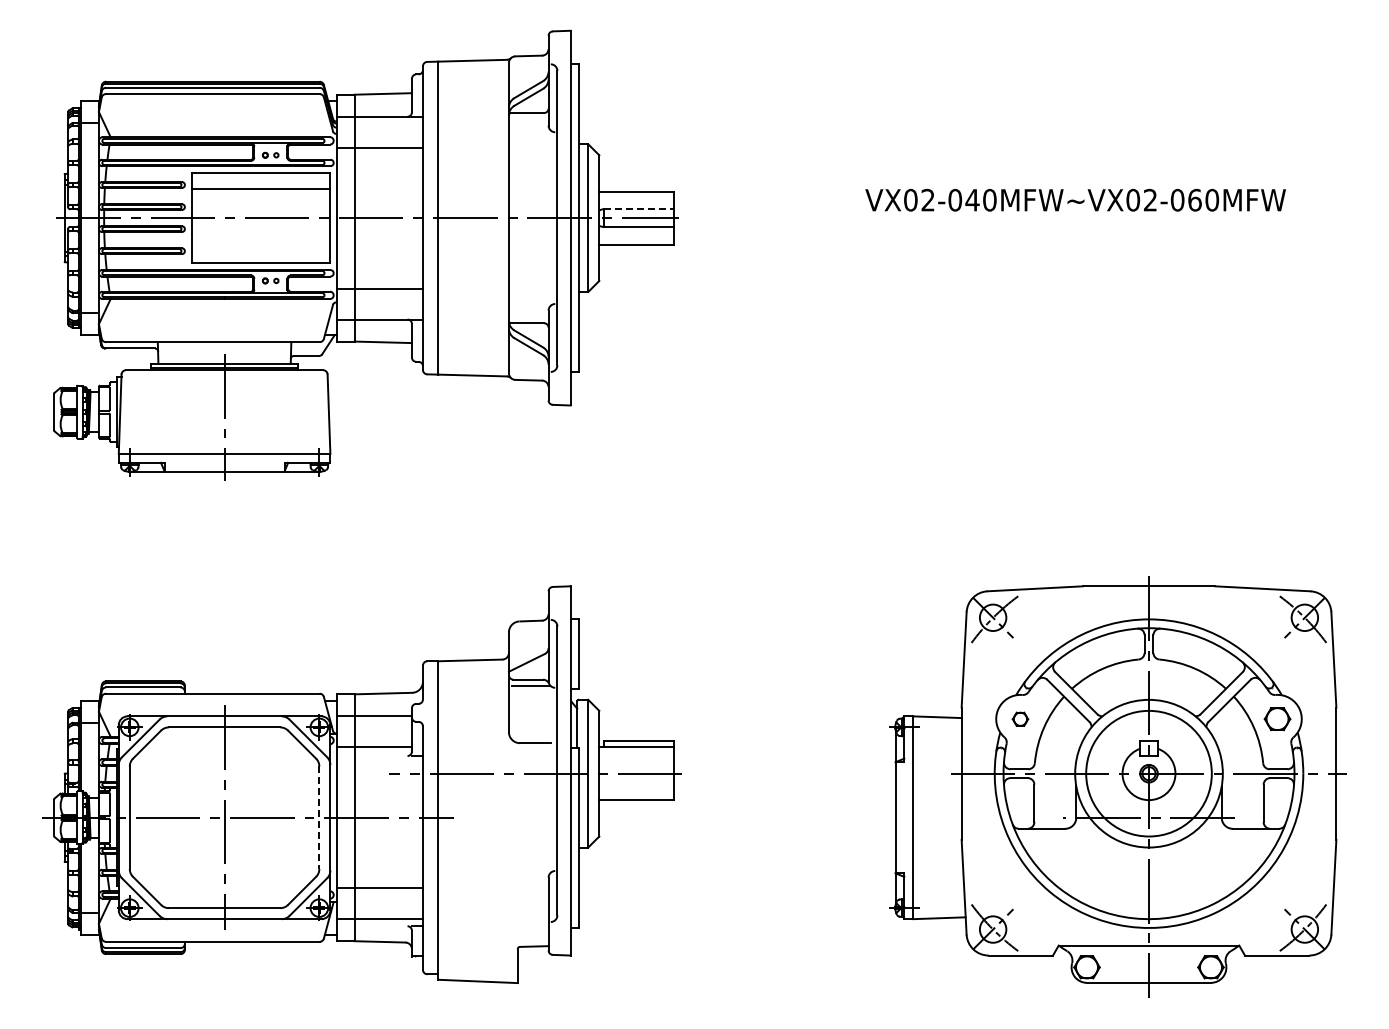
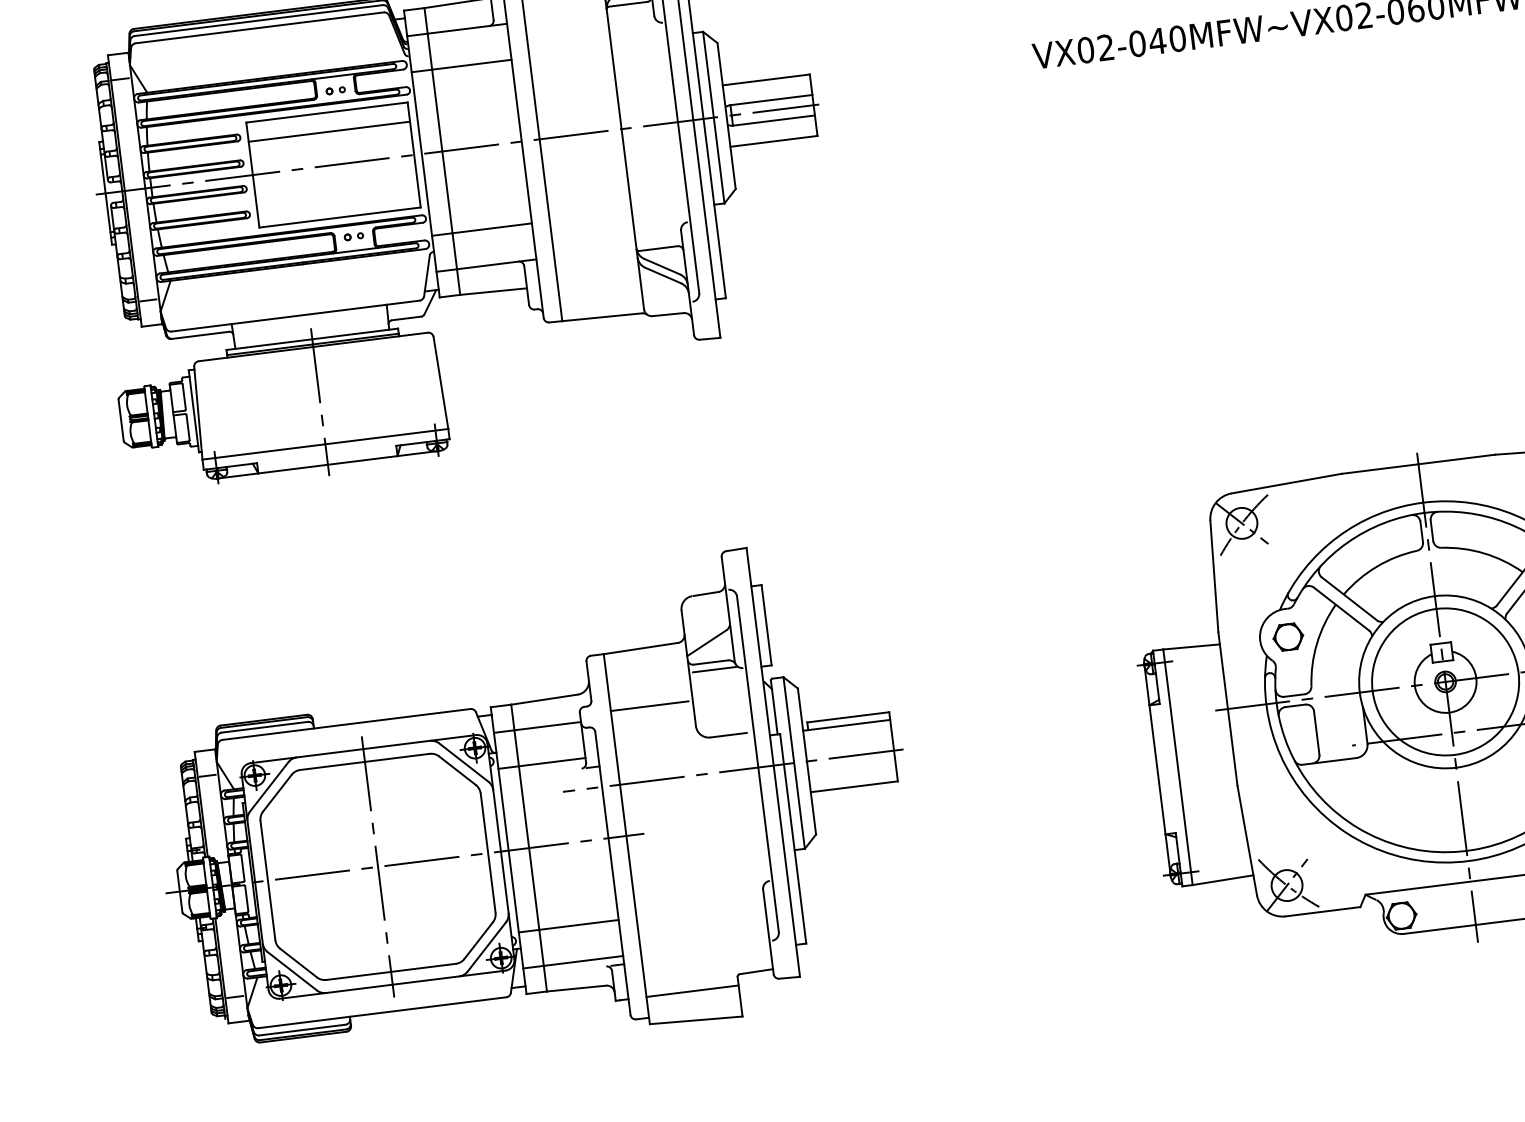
line: (639, 209) -> (772, 100), dashed -> solid
line: (471, 710) -> (649, 706), added
part: (1020, 719) -> (1288, 637), size x1.67
line: (319, 818) -> (488, 854), dashed -> solid
line: (477, 956) -> (691, 991), added

